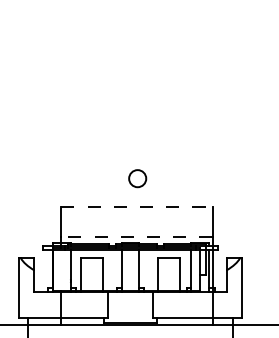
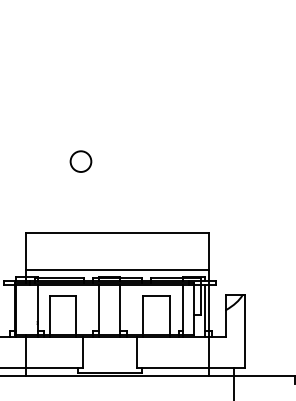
circle: (137, 178) -> (80, 161), moved
line: (136, 206) -> (117, 232), dashed -> solid
line: (136, 237) -> (117, 270), dashed -> solid

